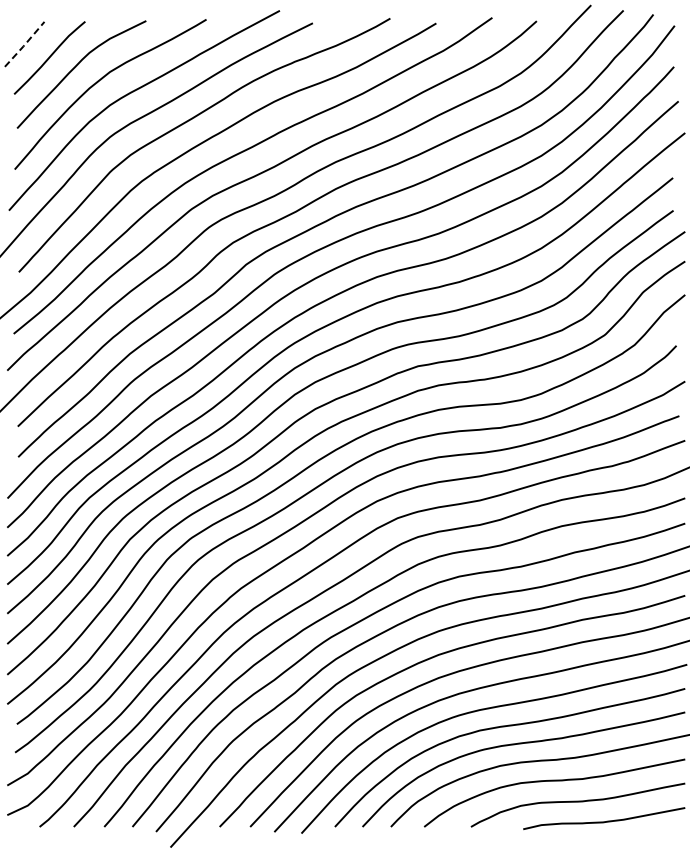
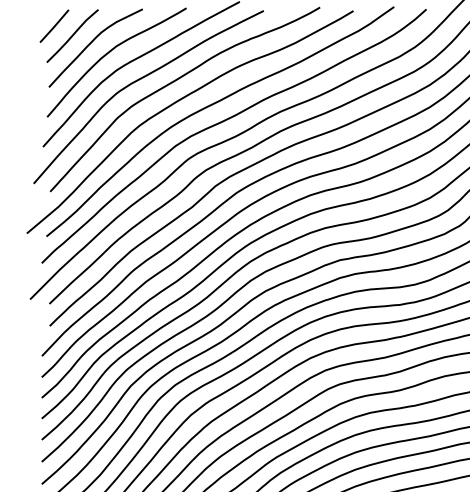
line: (24, 44) -> (54, 26), dashed -> solid

